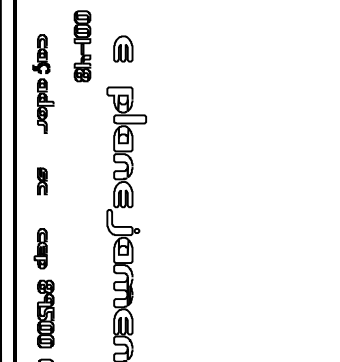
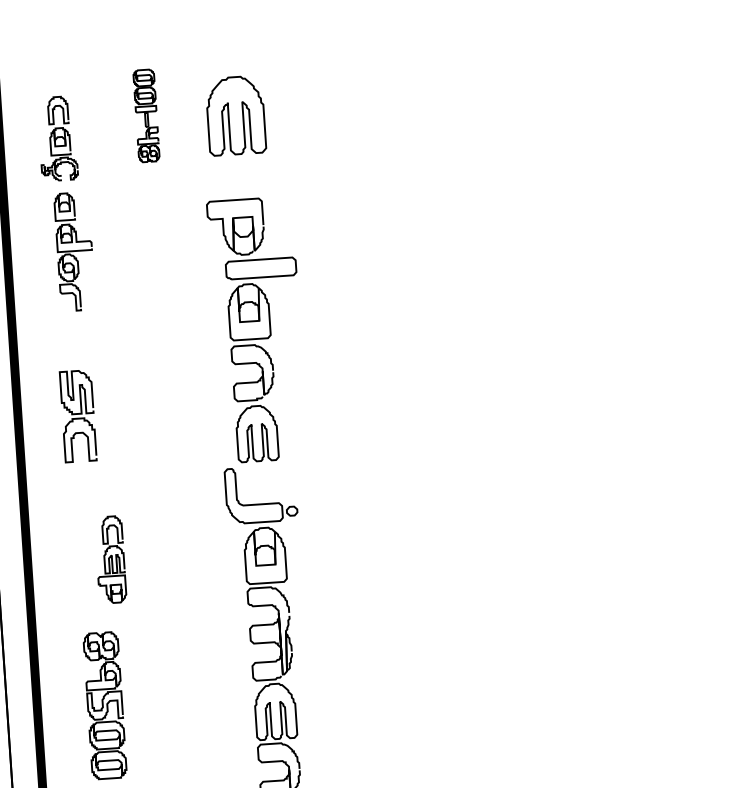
part: (82, 46) -> (146, 116), size x0.6
part: (123, 48) -> (236, 114), size x1.4
part: (42, 181) -> (78, 416), size x1.6
part: (40, 248) -> (110, 559), moved

